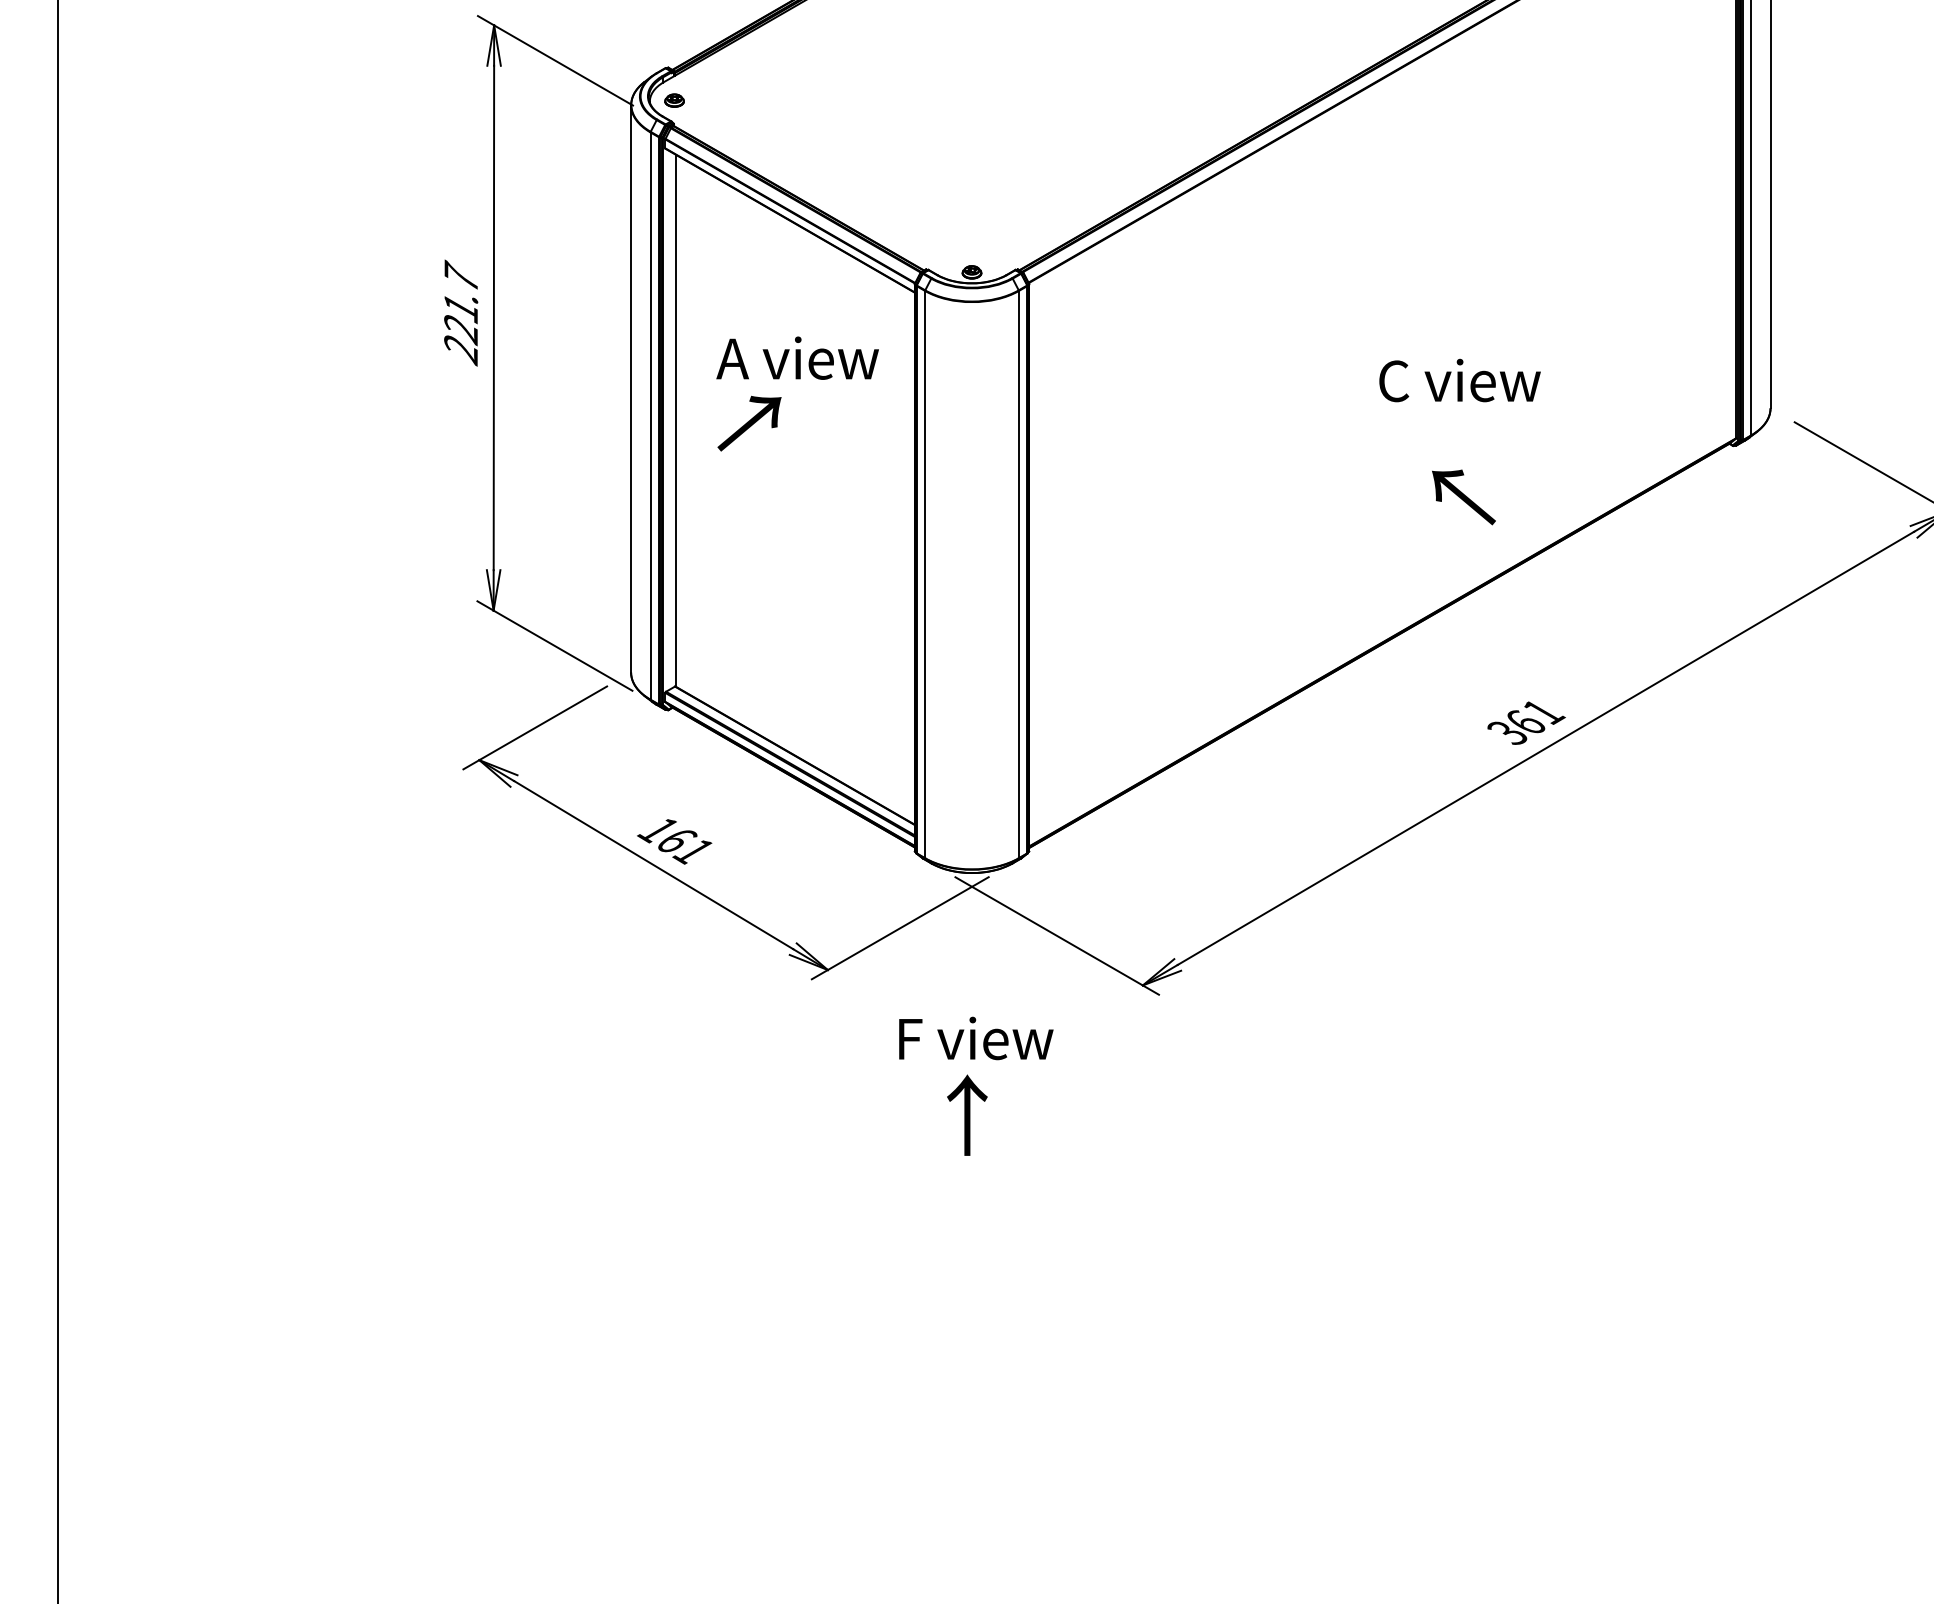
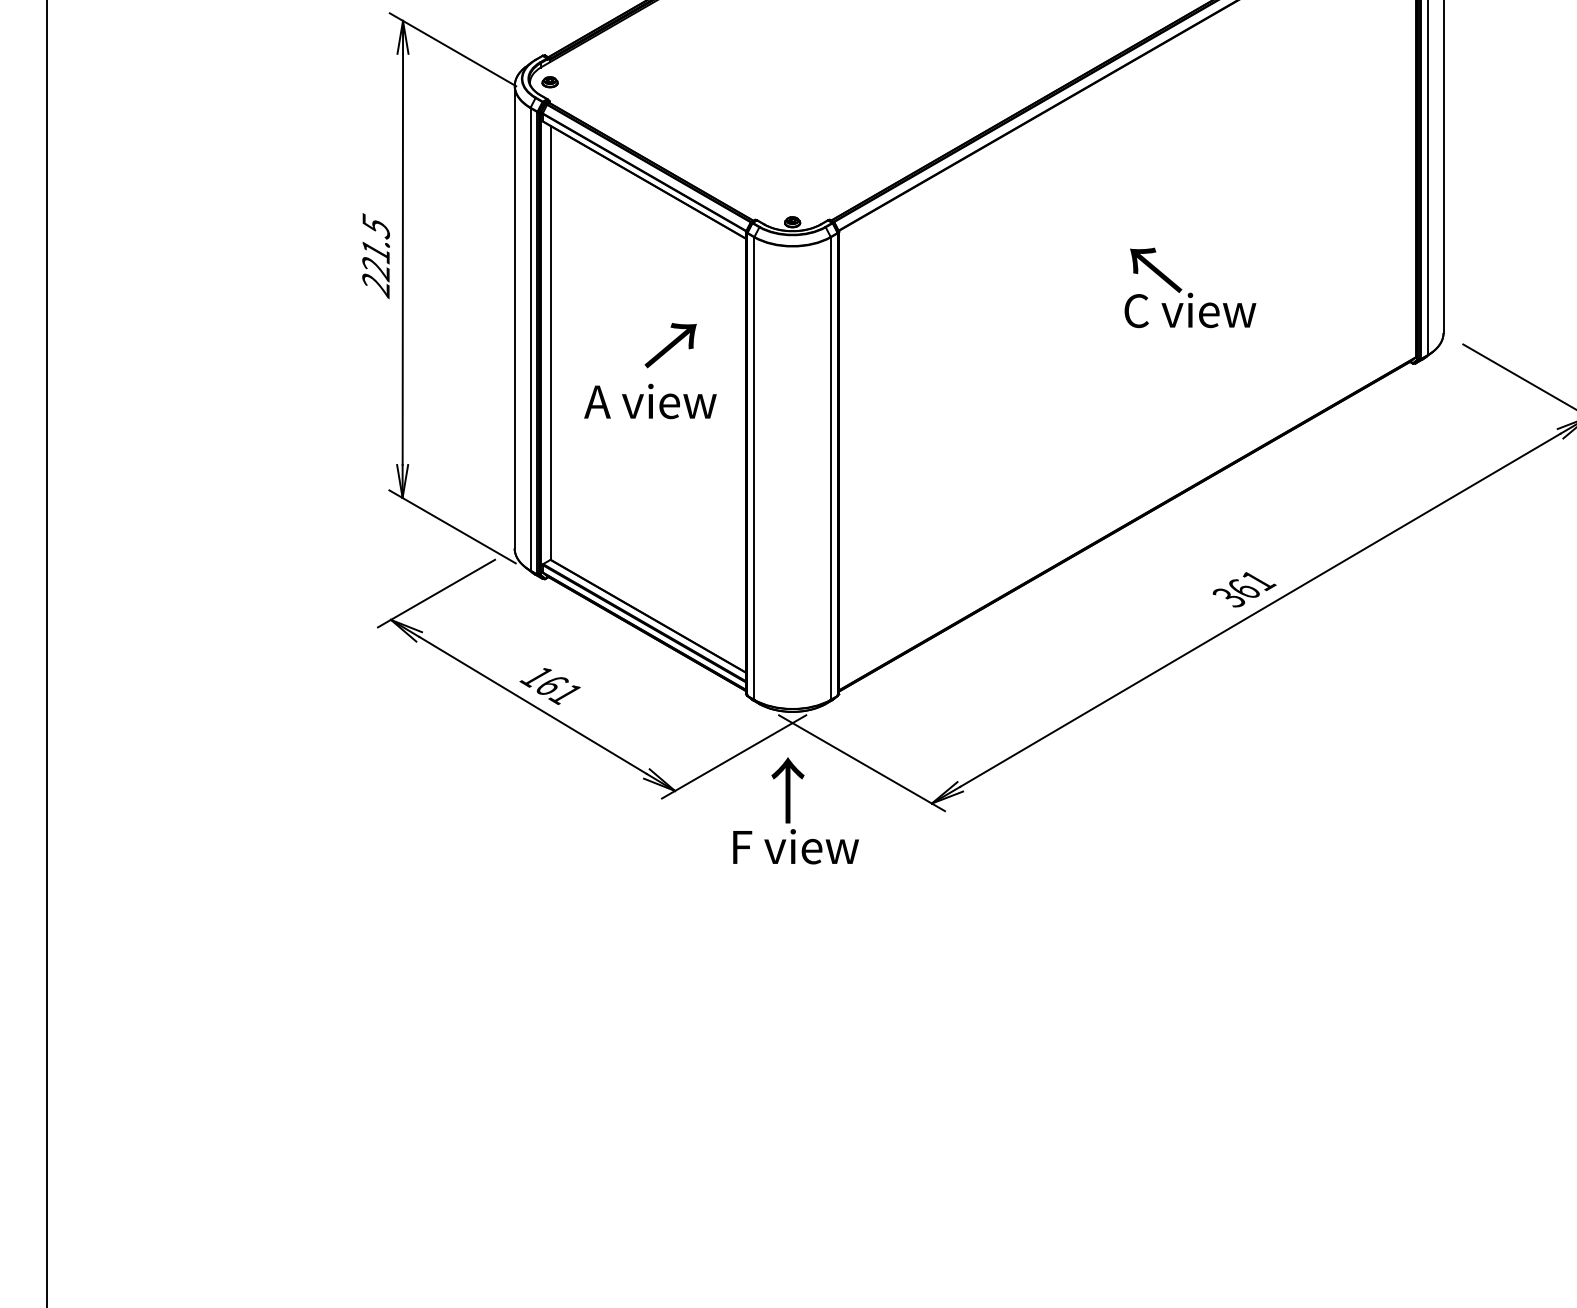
text: (461, 276) -> (376, 225), 221.7 -> 221.5
text: (797, 357) -> (650, 400), moved
text: (749, 423) -> (670, 345), moved
text: (1463, 497) -> (1155, 270), moved
text: (967, 1114) -> (788, 789), moved

